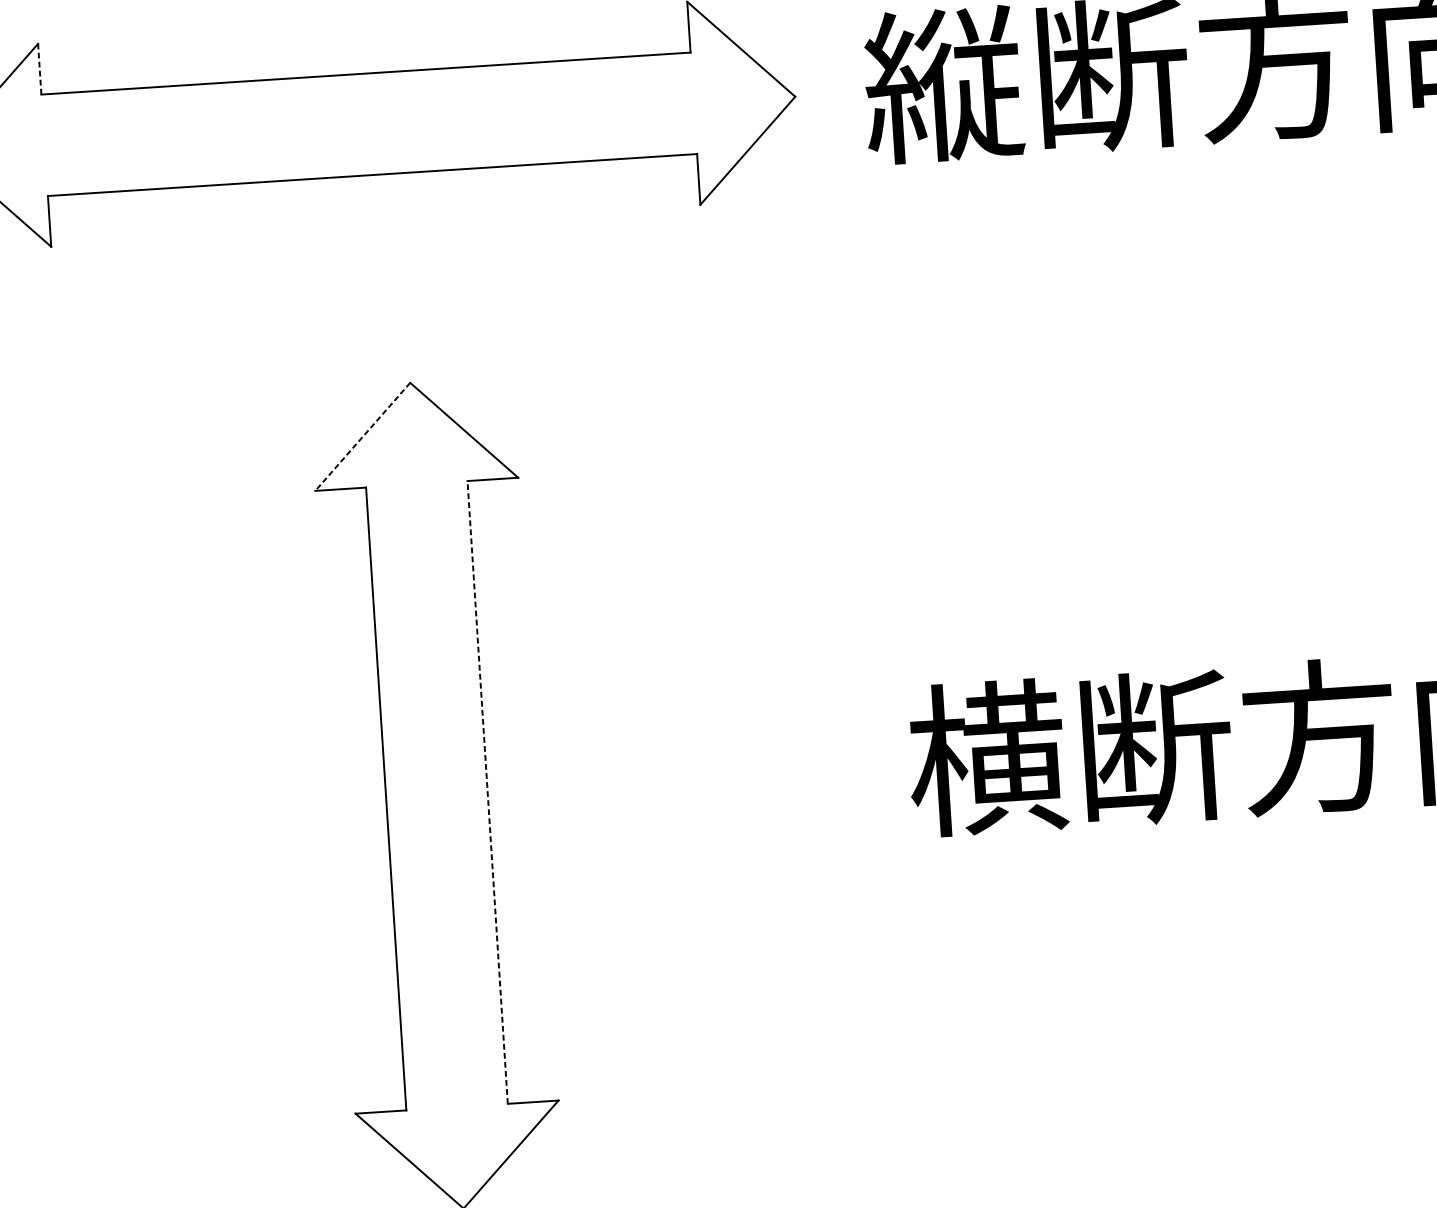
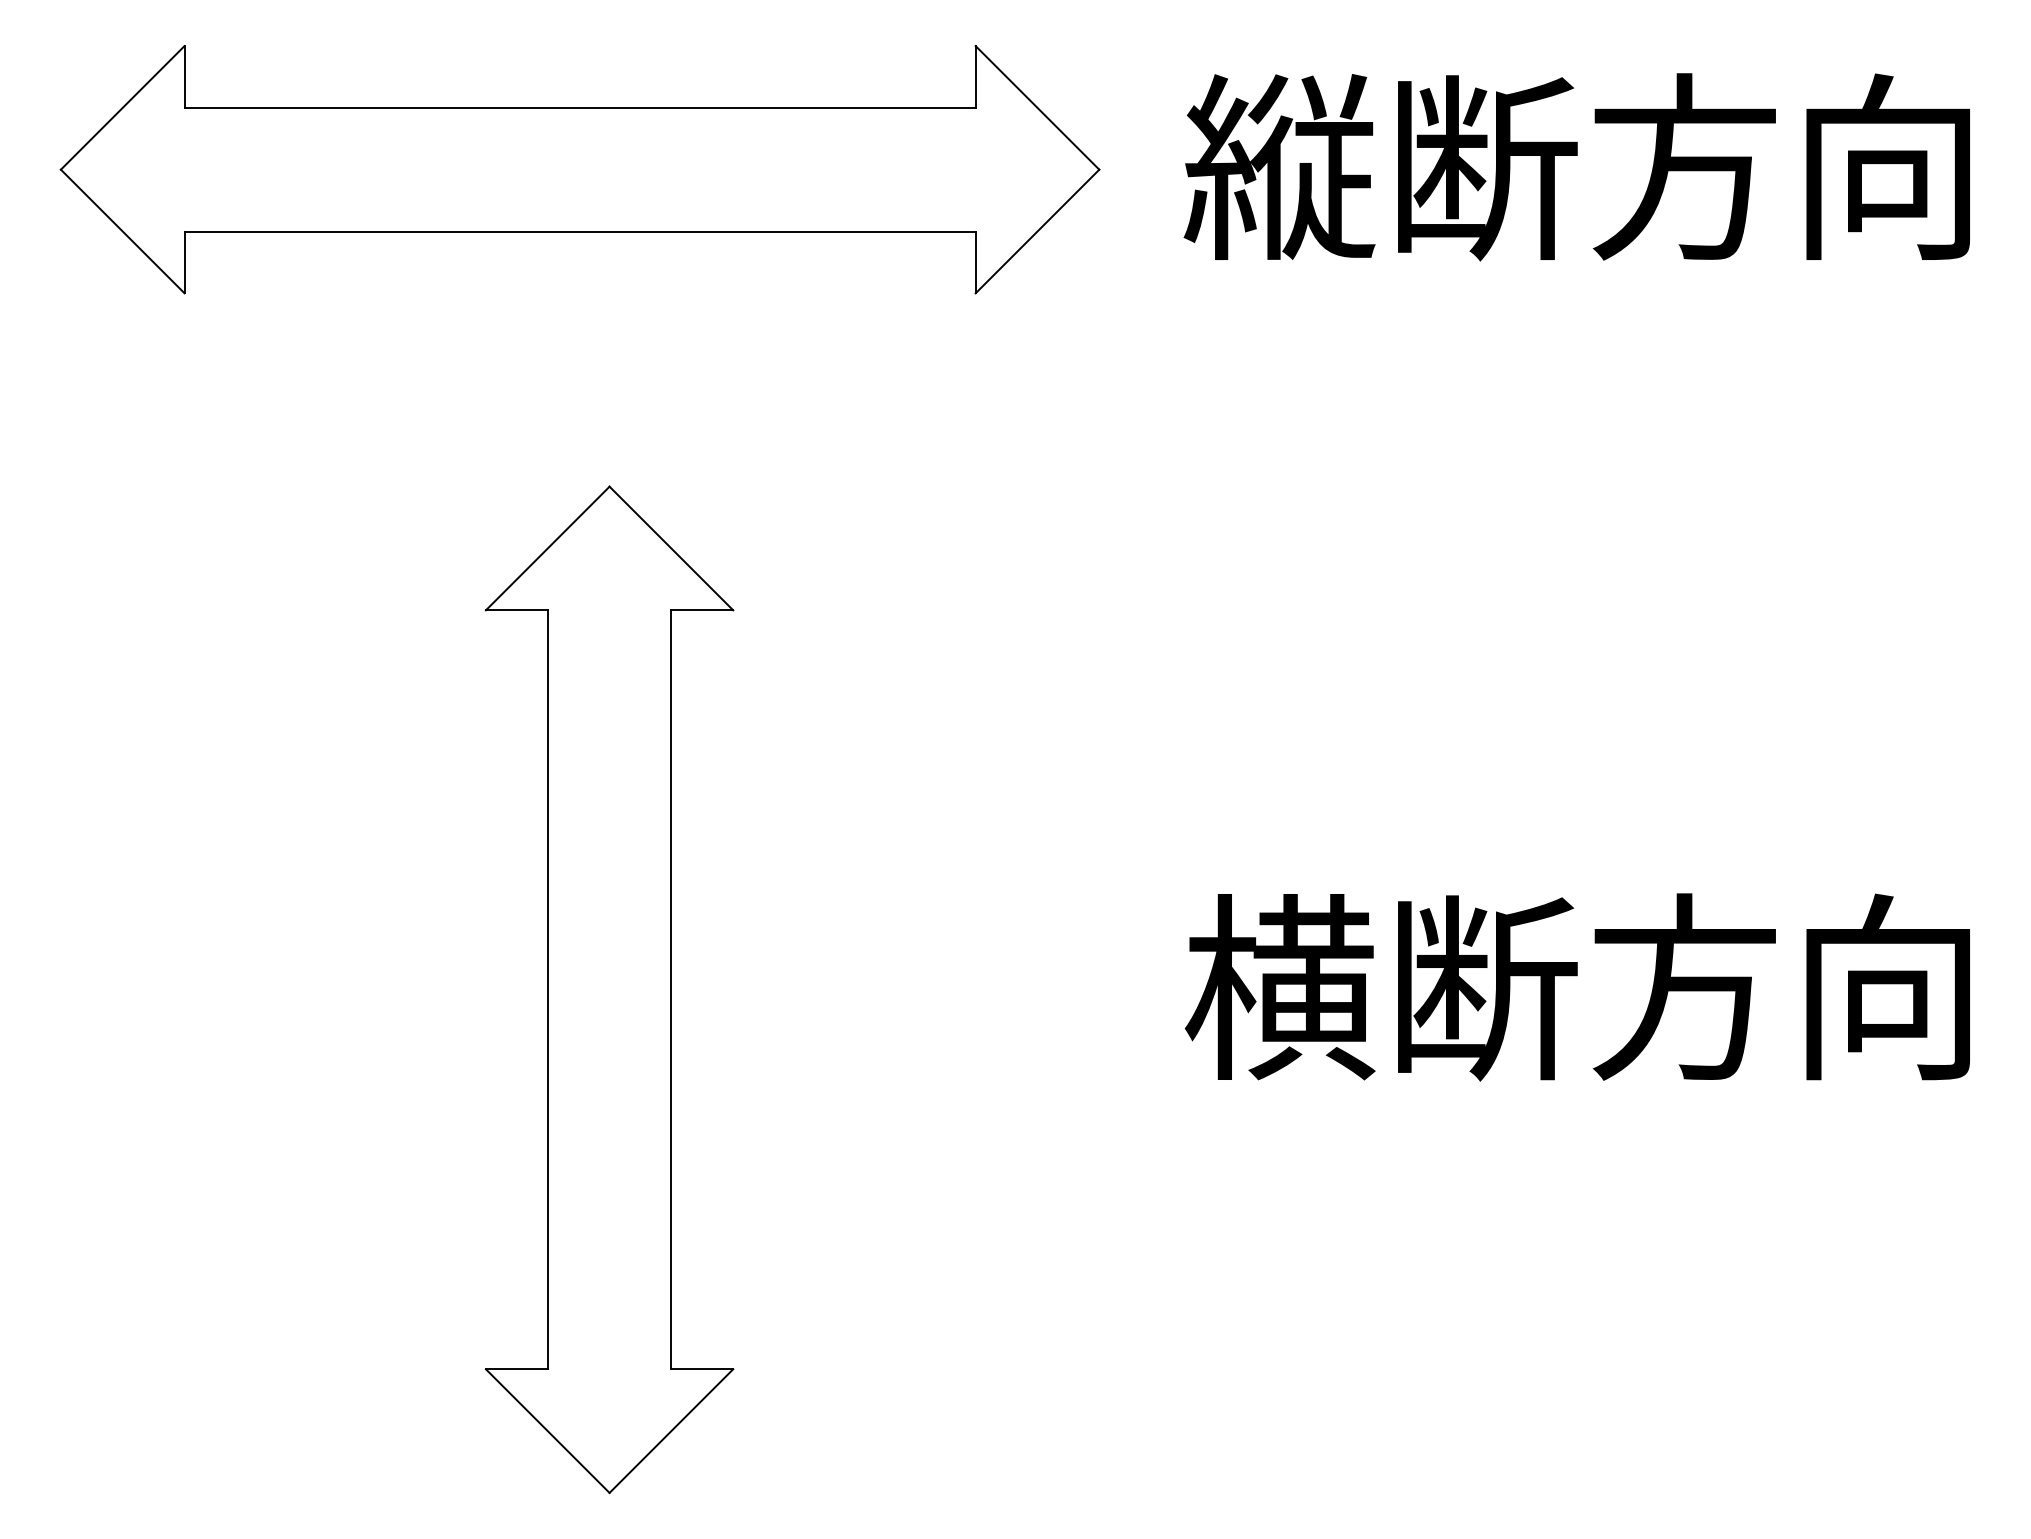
line: (39, 68) -> (184, 76), dashed -> solid
line: (362, 436) -> (547, 548), dashed -> solid
line: (487, 792) -> (671, 989), dashed -> solid

